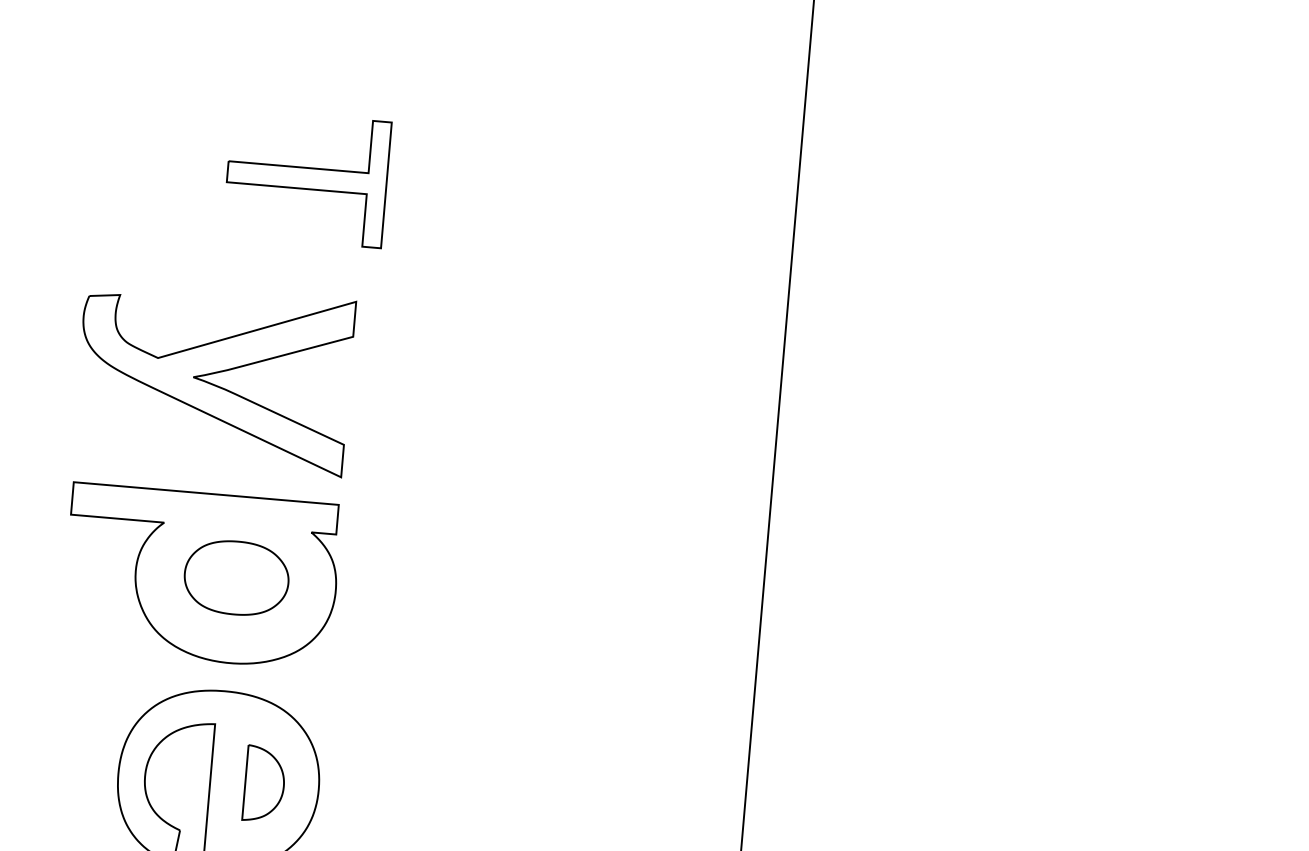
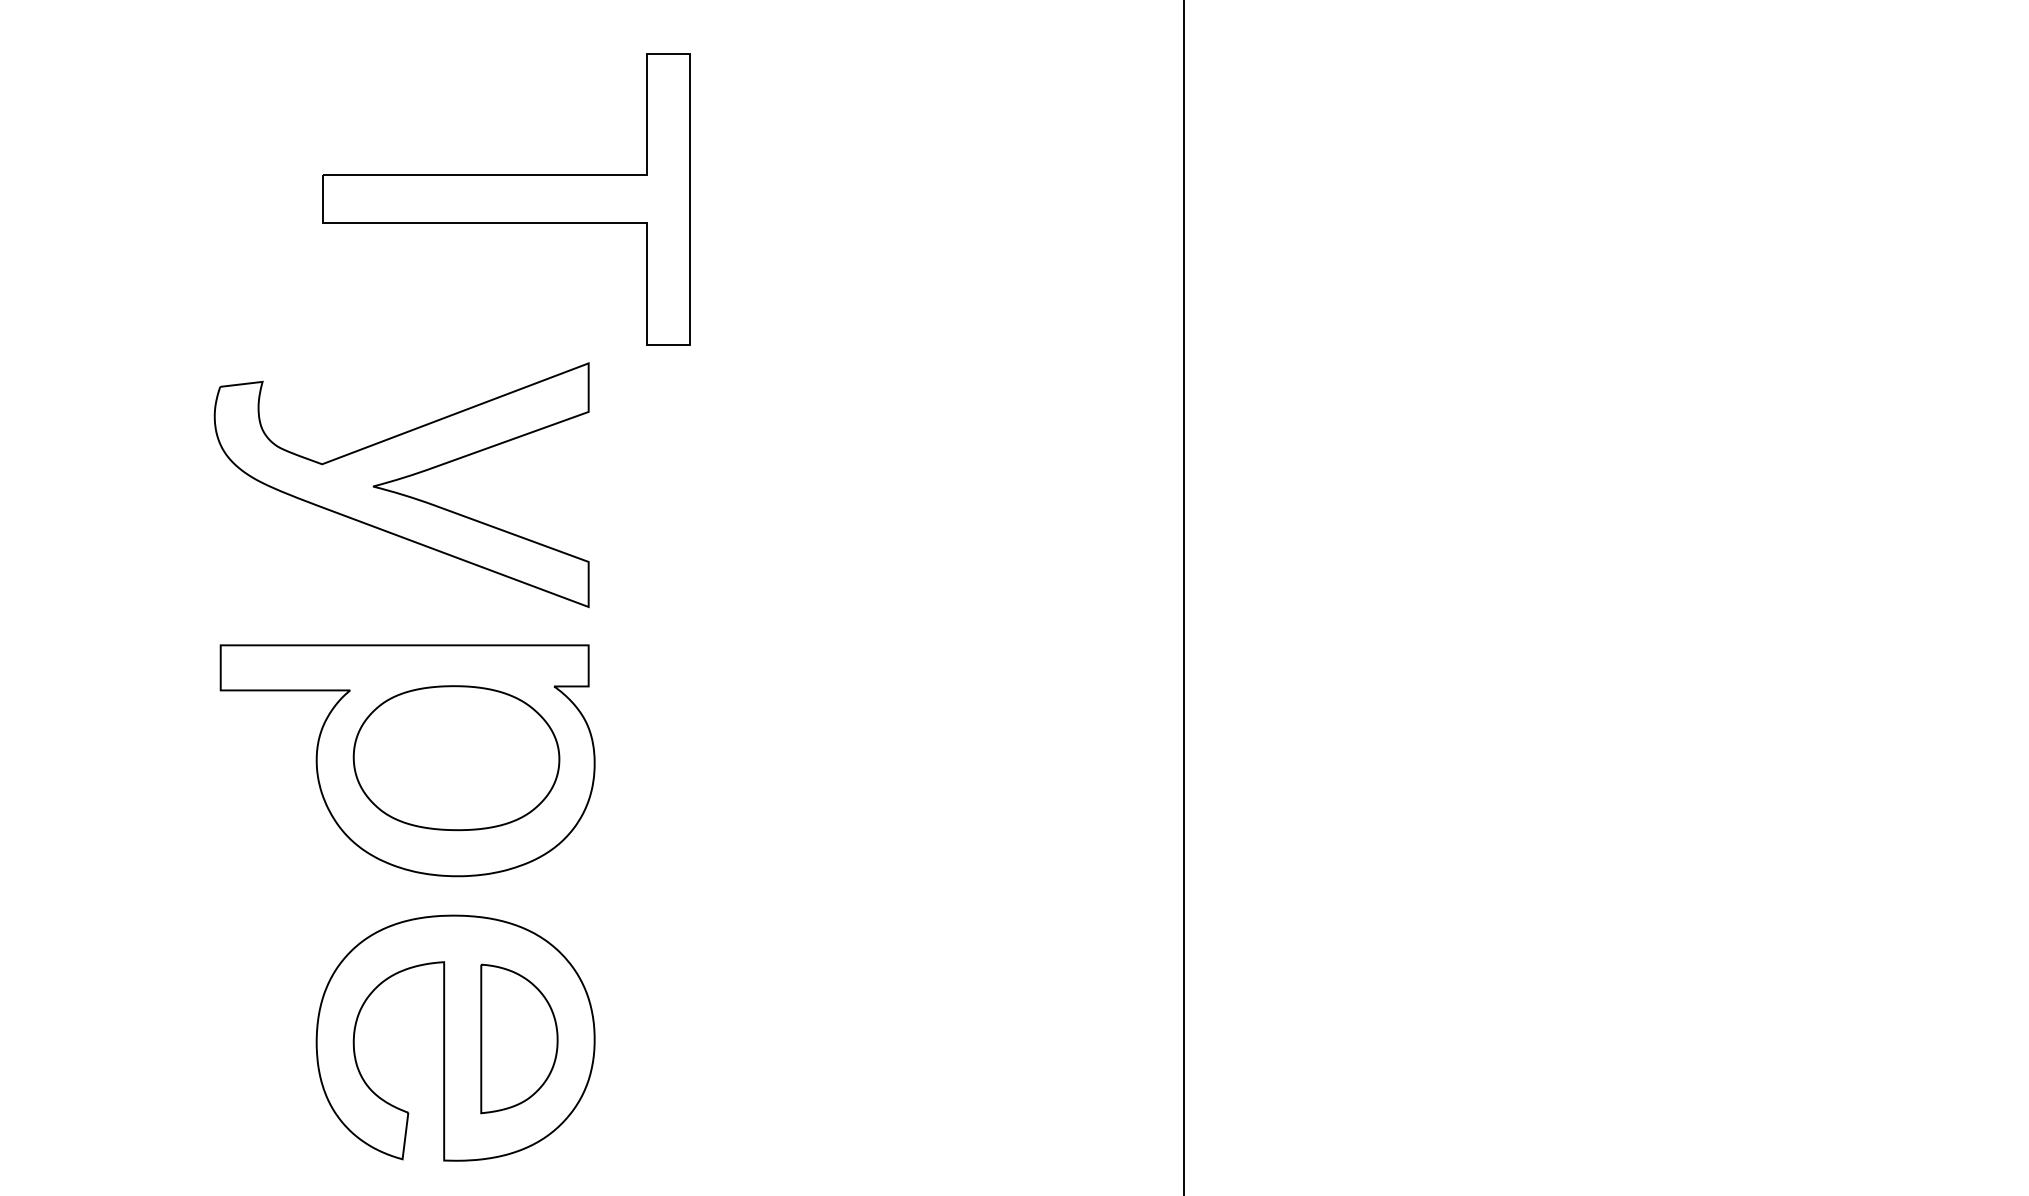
part: (307, 178) -> (506, 199), size x1.67
part: (236, 578) -> (456, 758), size x1.43
part: (264, 783) -> (519, 1038), size x1.43

